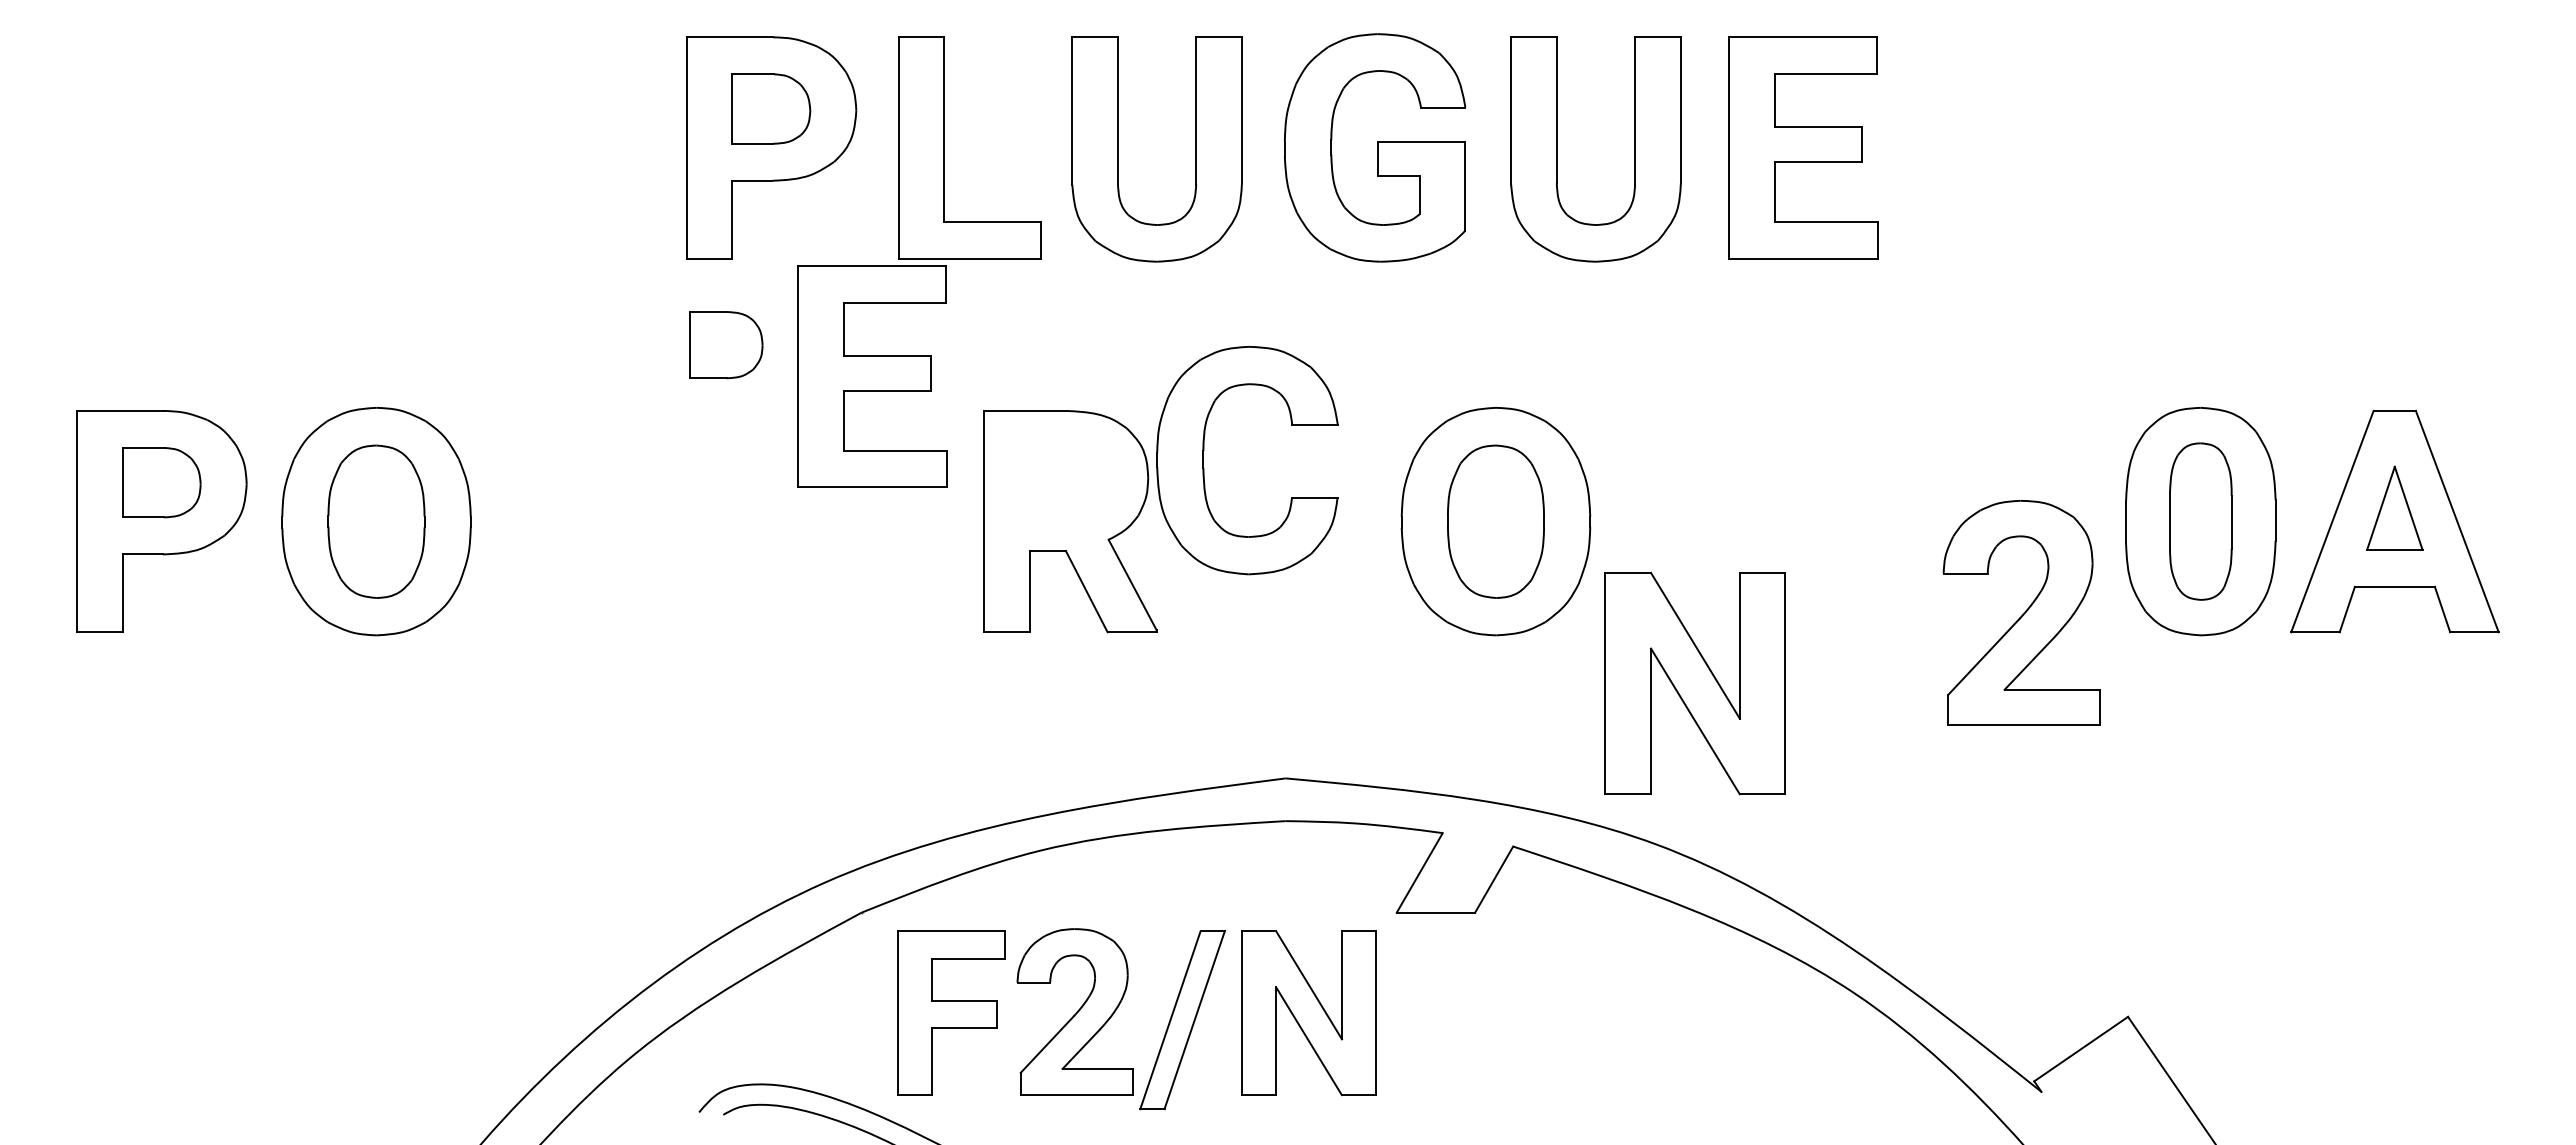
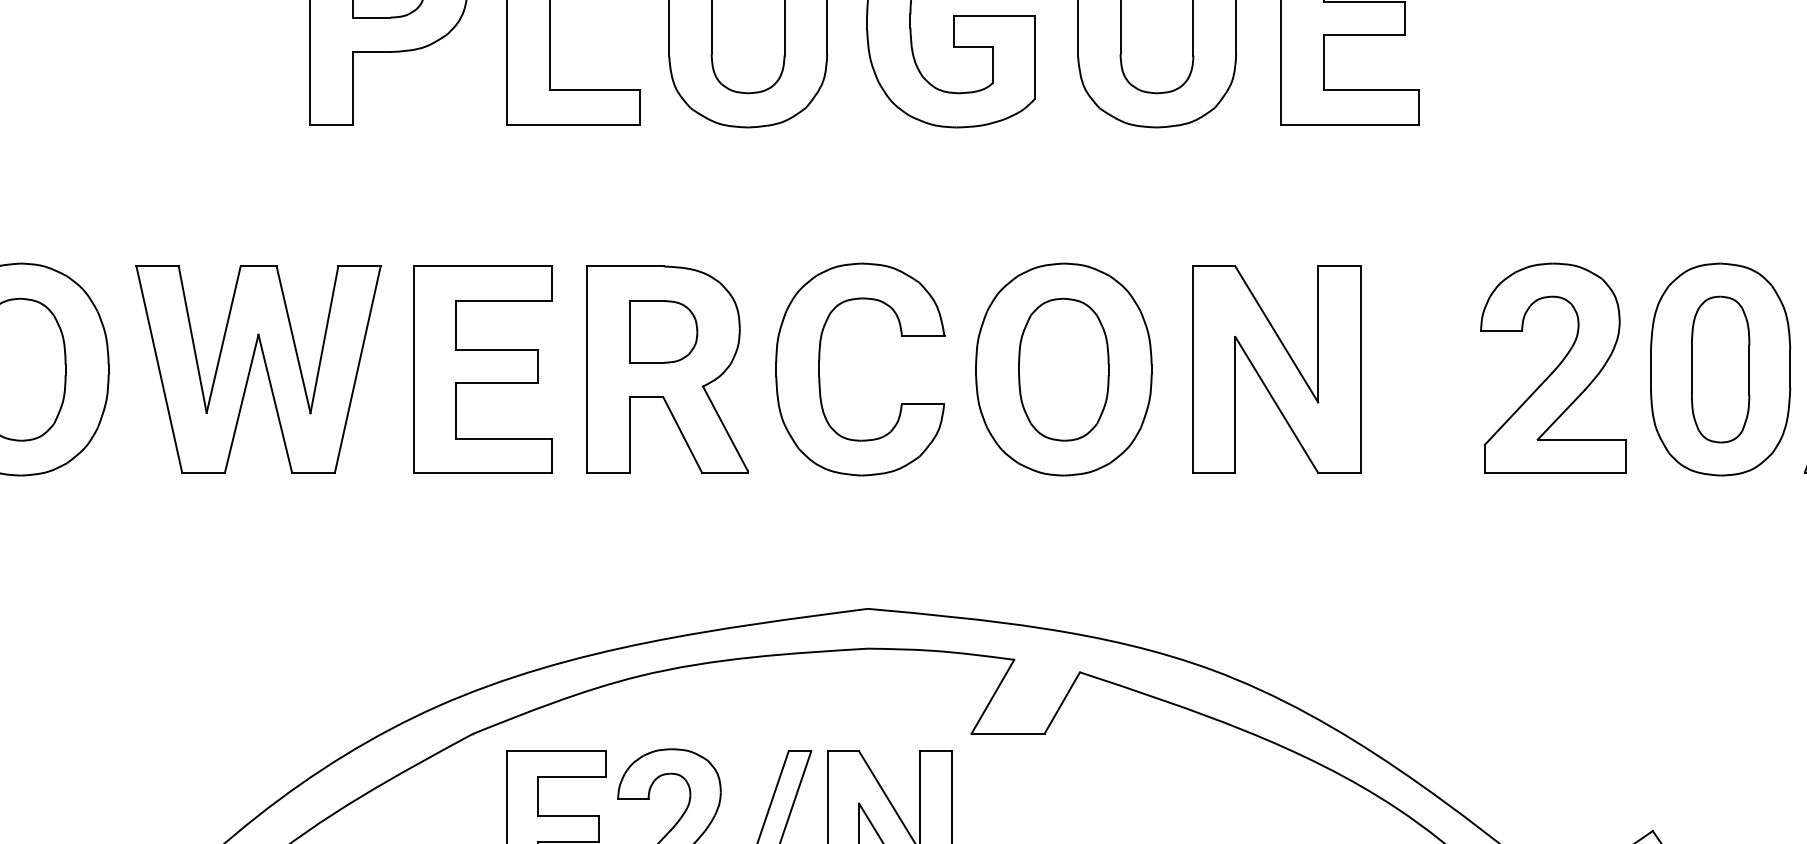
part: (726, 345) -> (663, 332), moved
part: (872, 376) -> (482, 369), moved
part: (1204, 468) -> (820, 376), moved
part: (624, 518) -> (251, 366), added
part: (2021, 612) -> (1553, 367), moved
part: (1694, 683) -> (1275, 369), moved

